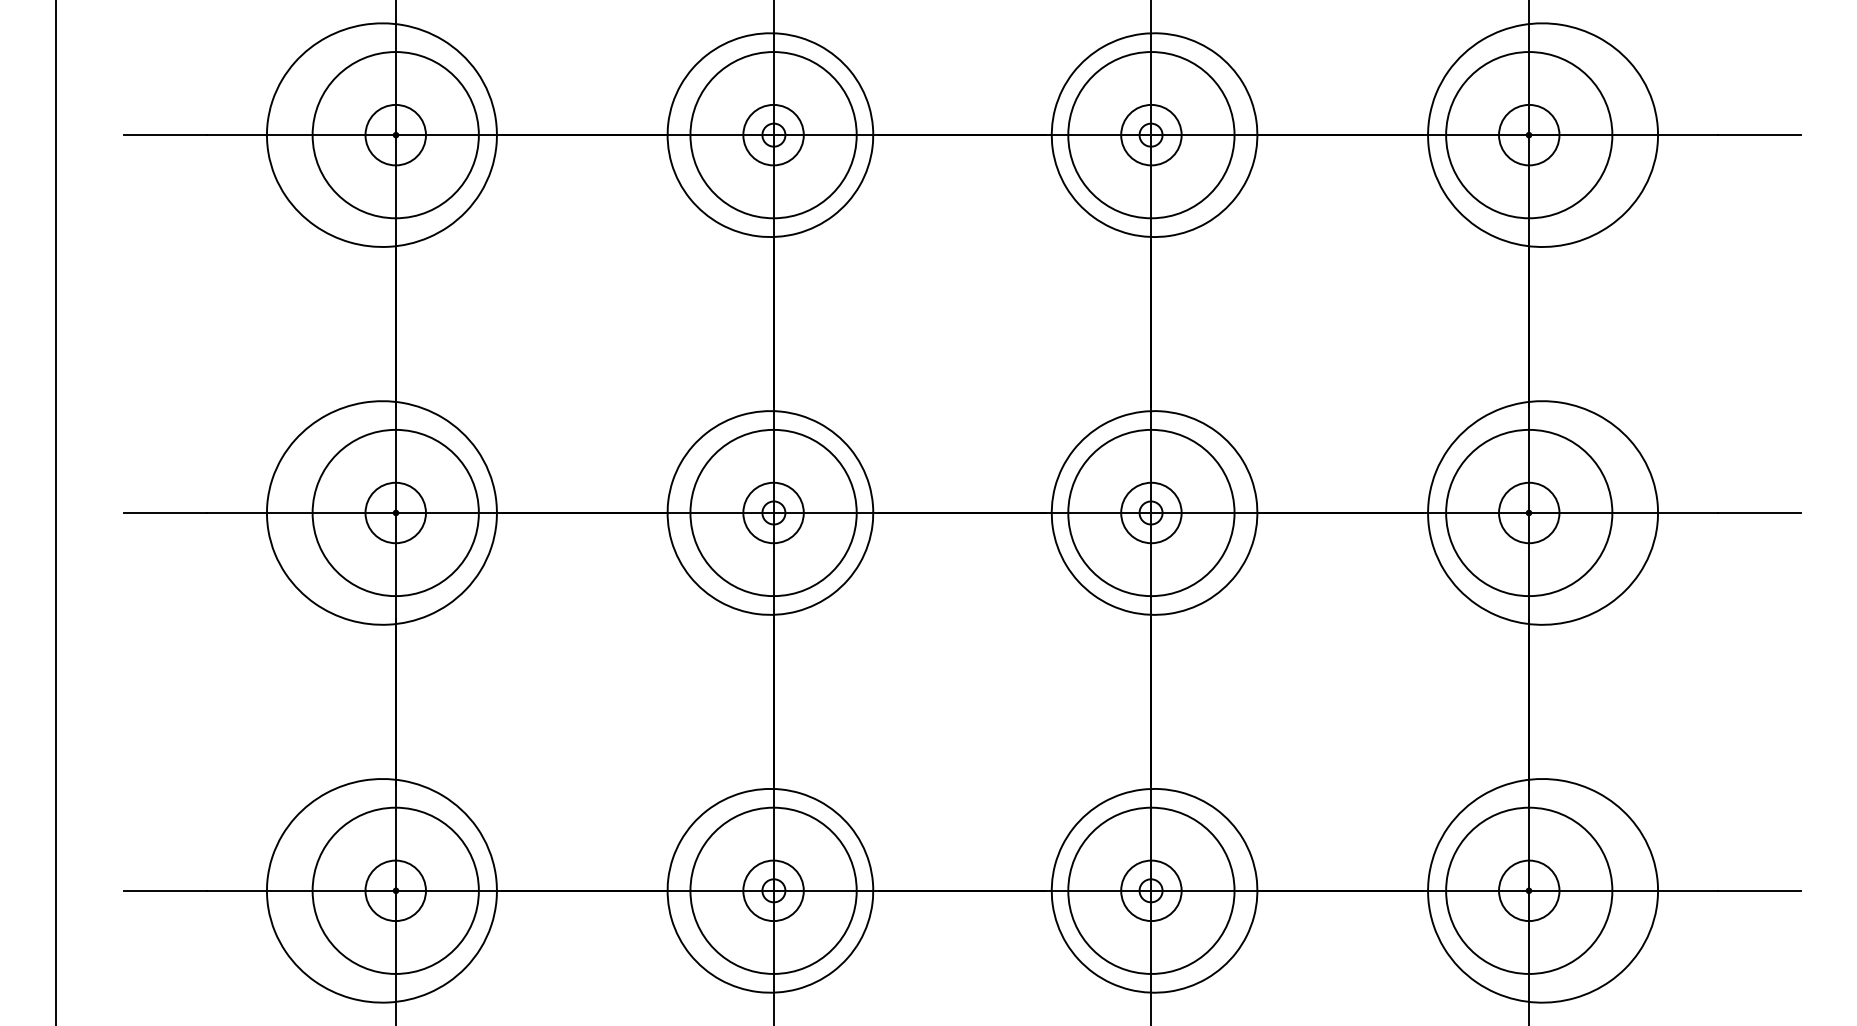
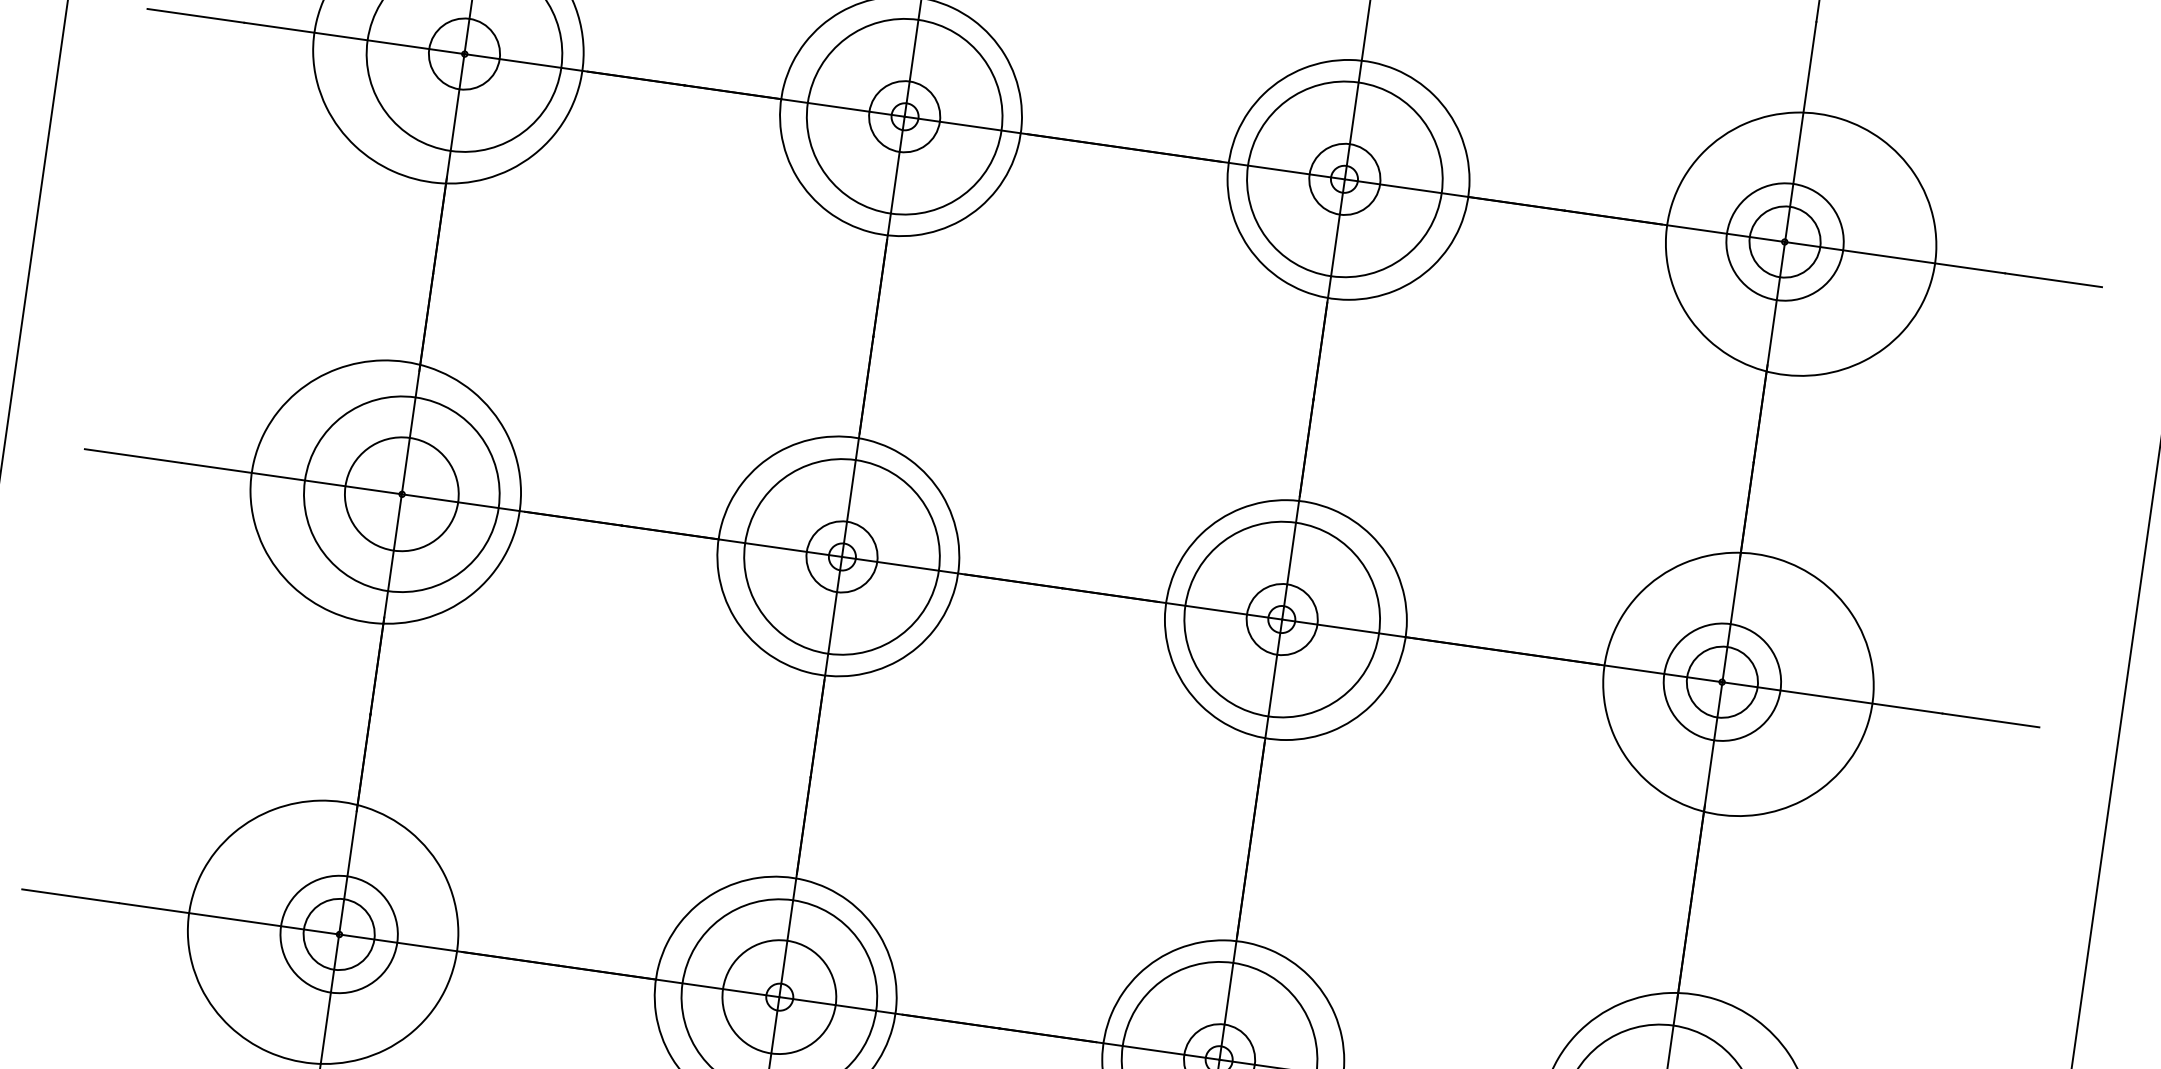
circle: (1529, 135) -> (1785, 242), size x0.6
circle: (395, 512) -> (401, 493), size x1.6
circle: (1529, 512) -> (1722, 681), size x0.6
circle: (395, 890) -> (338, 934), size x0.6
circle: (773, 890) -> (779, 996), size x1.6

